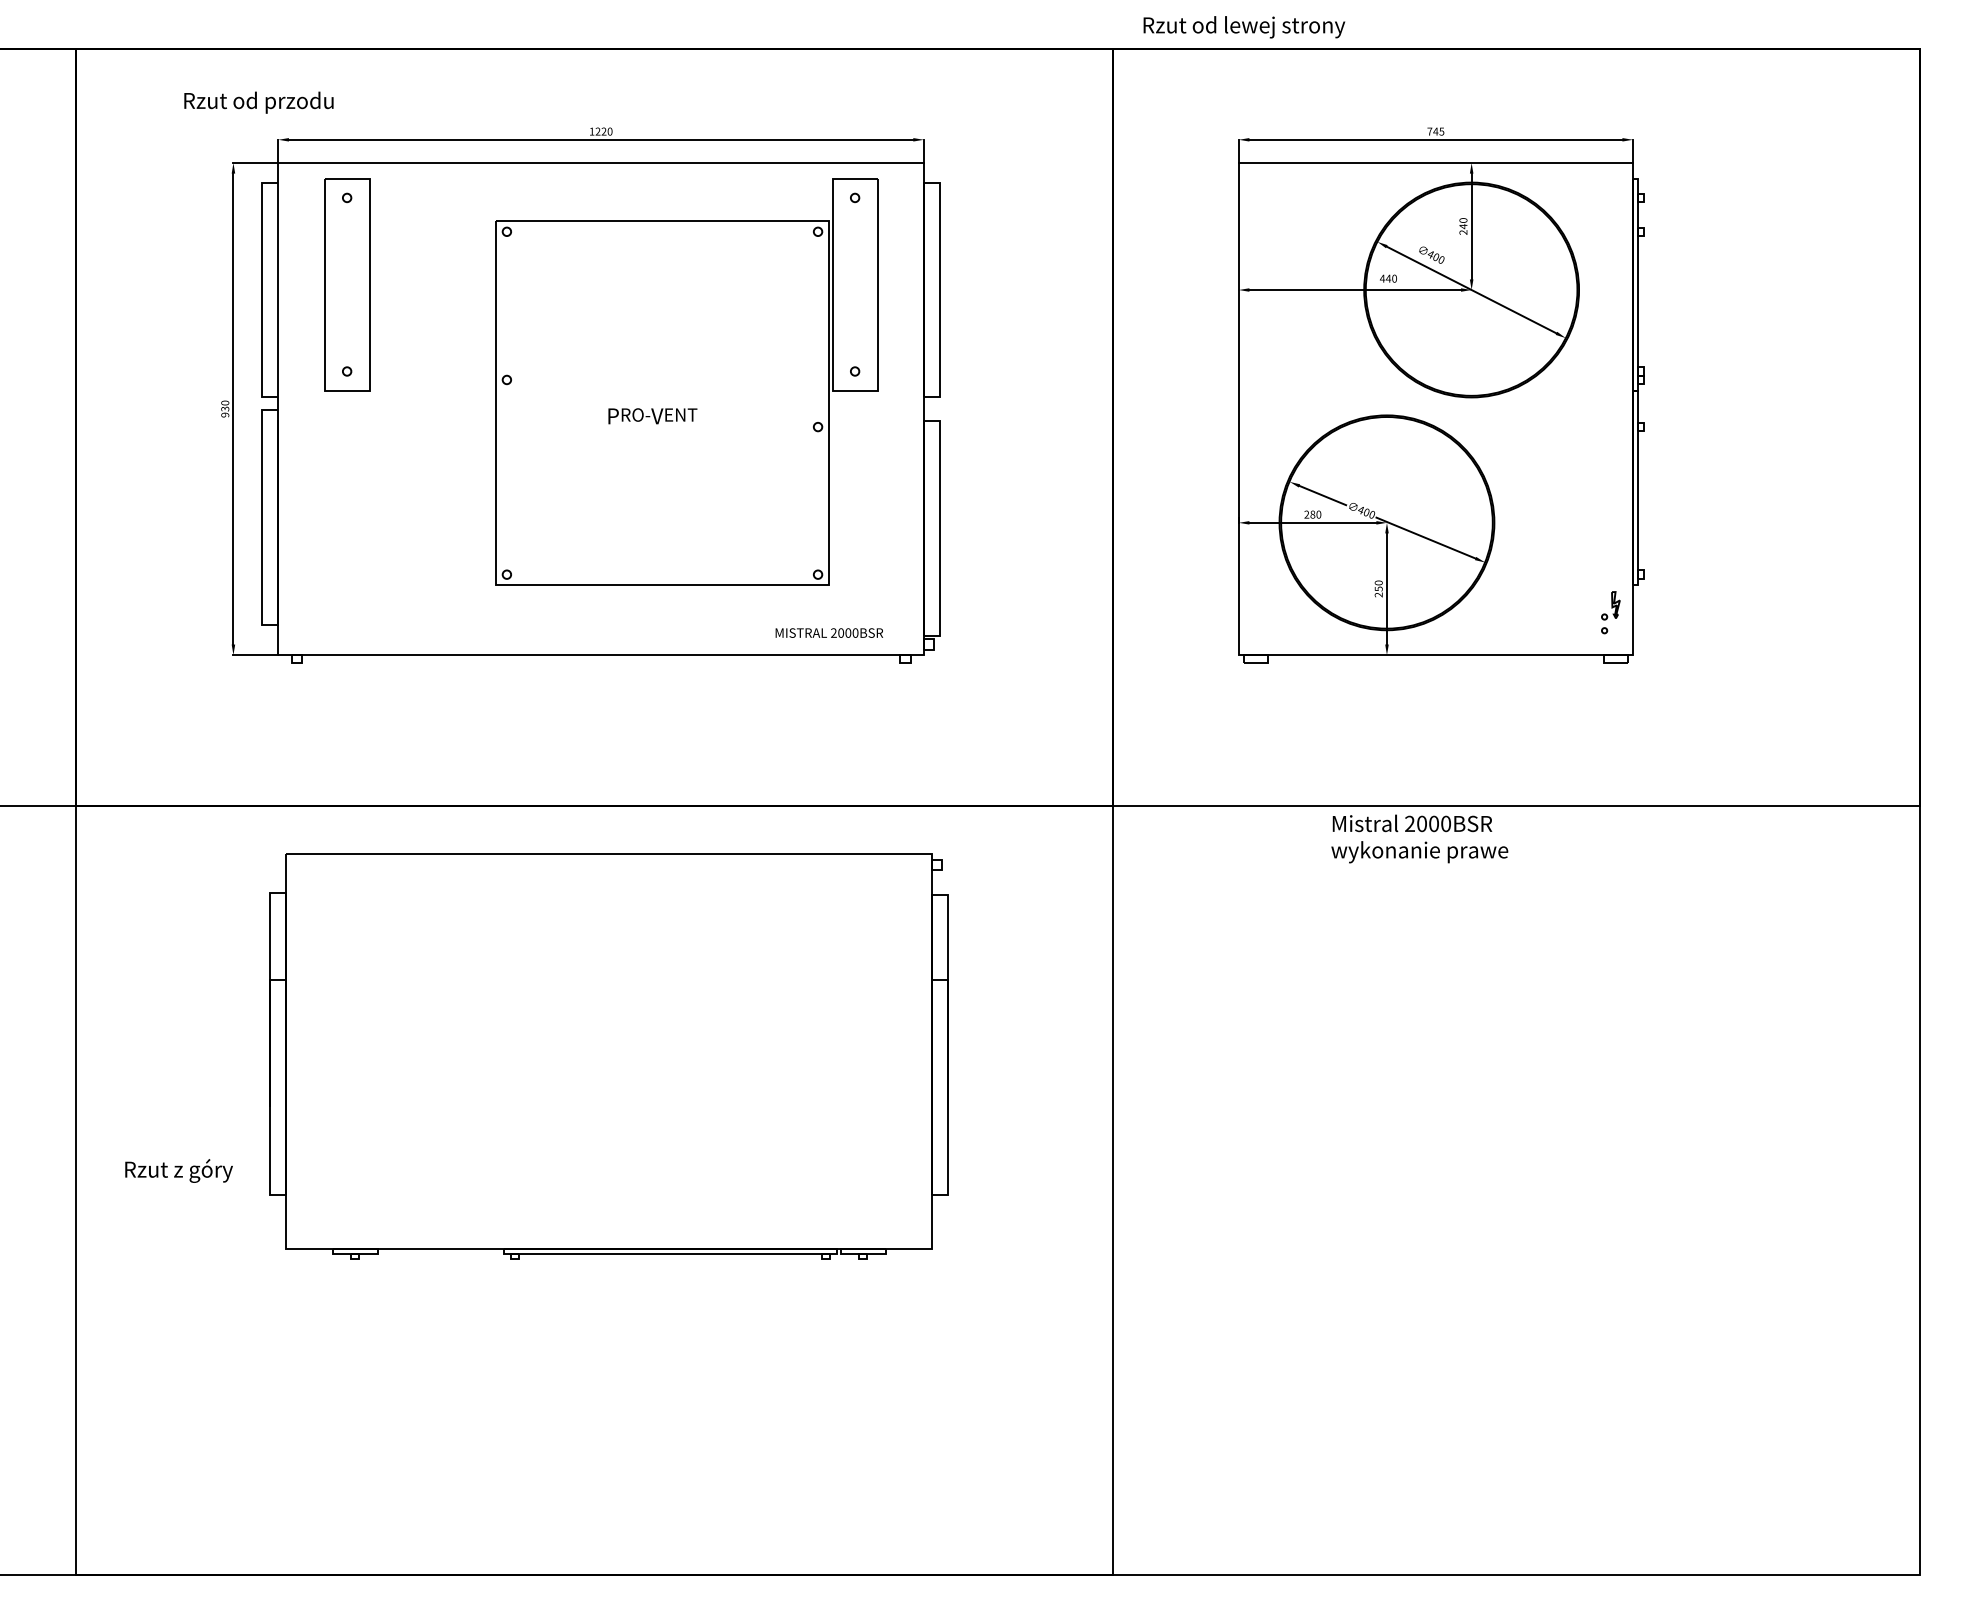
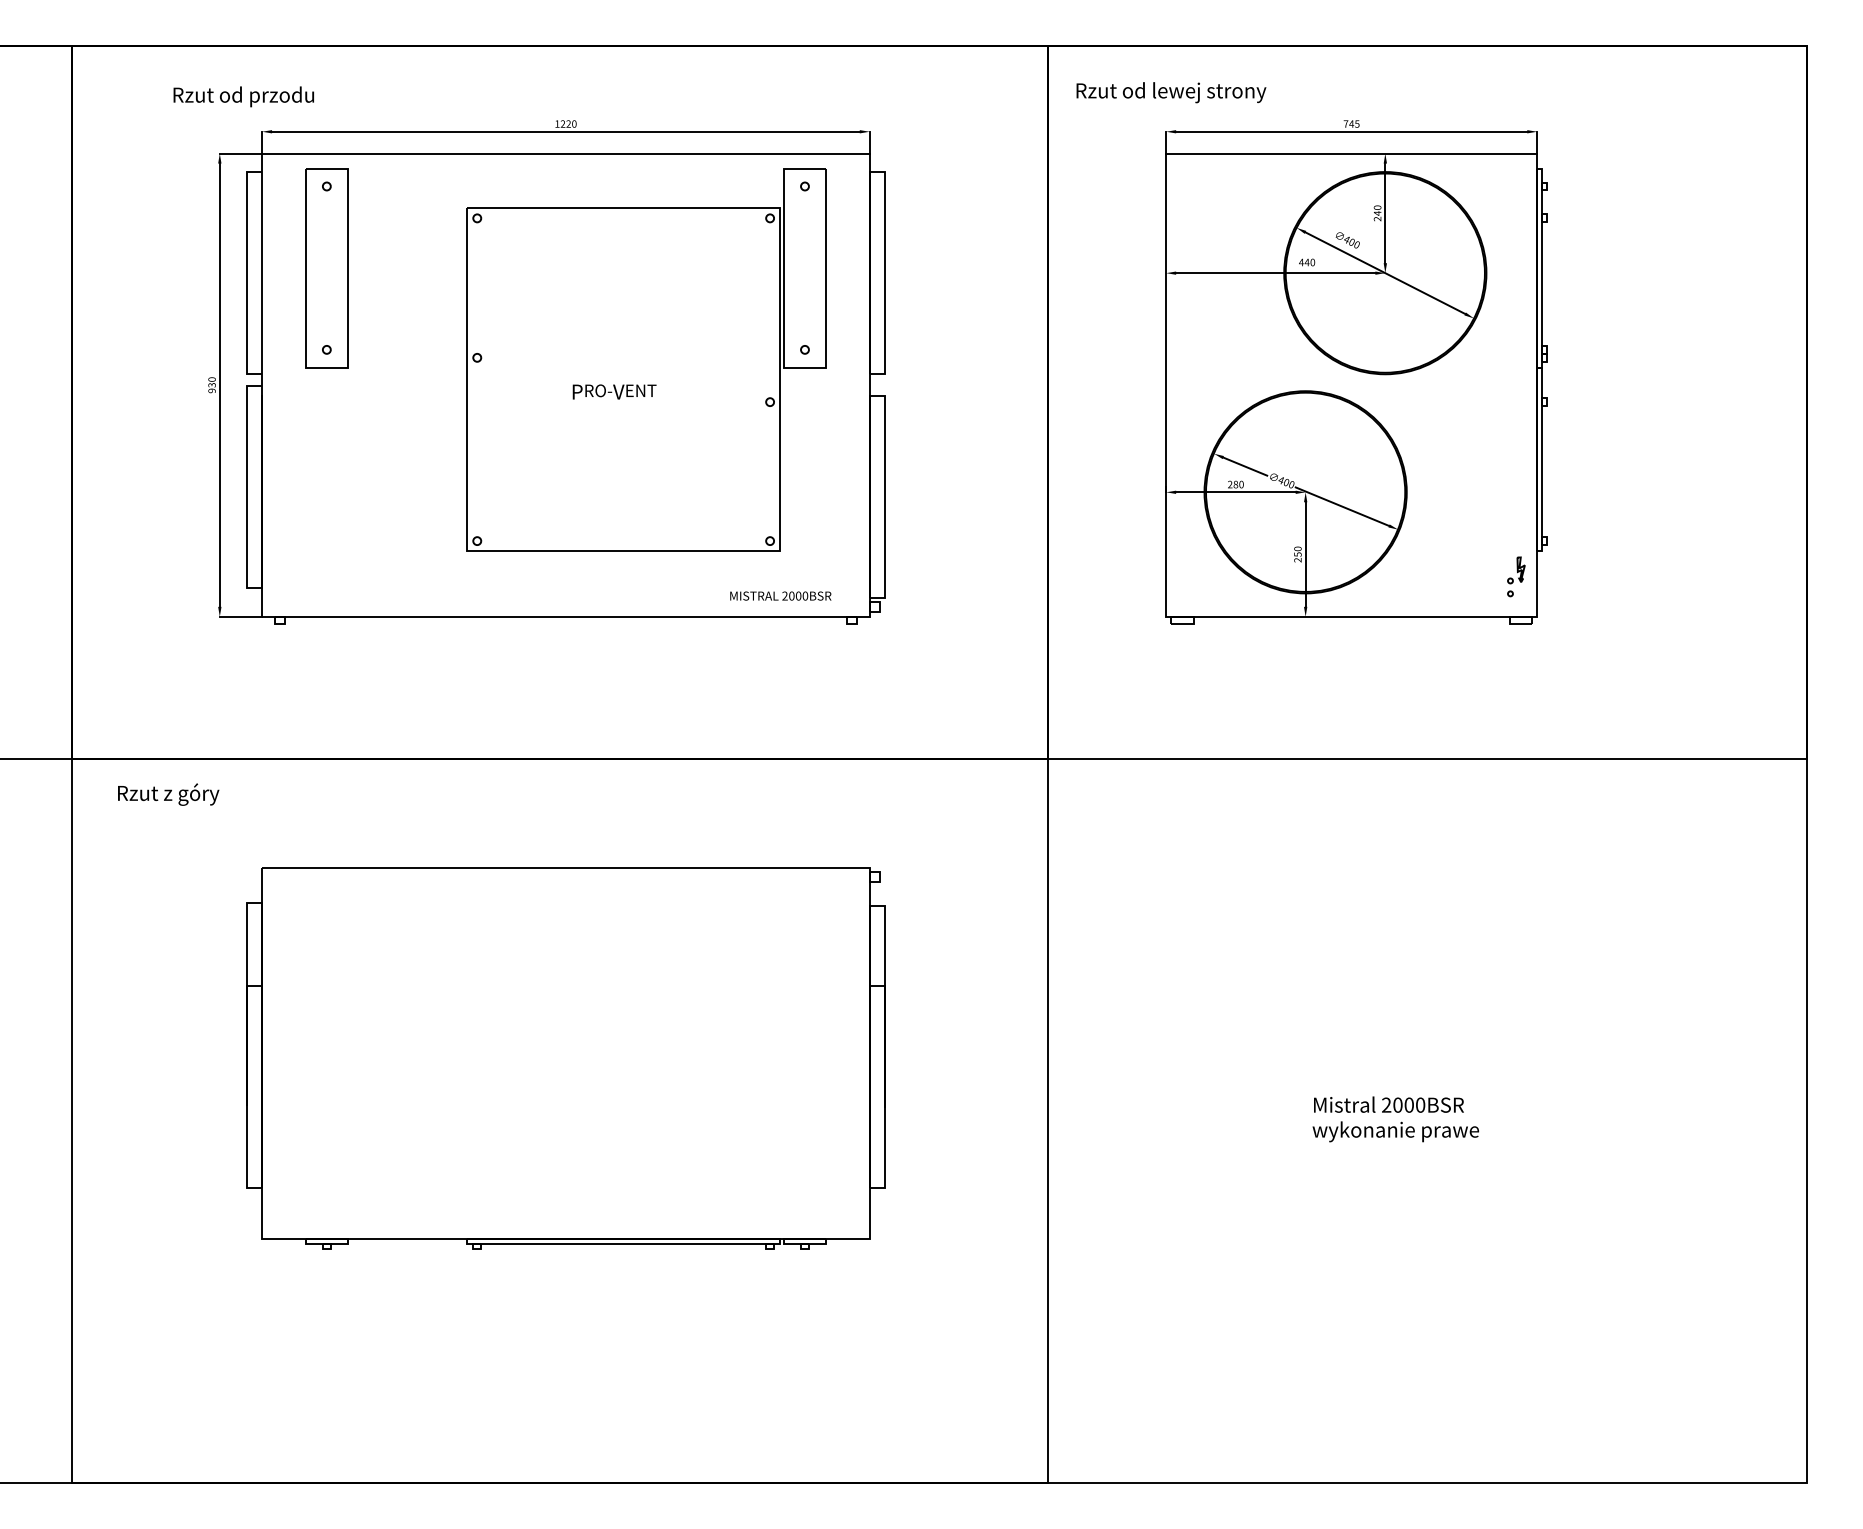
text: (1244, 27) -> (1171, 92), moved
text: (1419, 838) -> (1395, 1118), moved
part: (608, 1056) -> (565, 1057), moved
text: (178, 1170) -> (168, 794), moved

